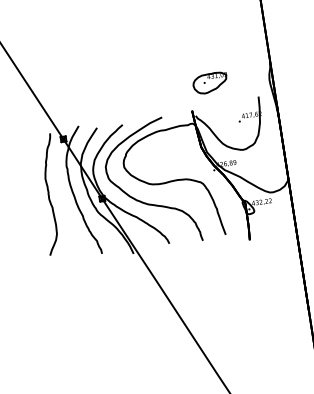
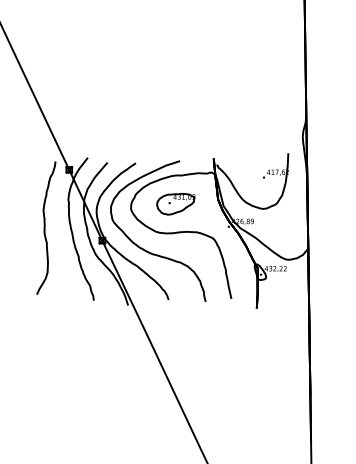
part: (209, 82) -> (175, 203), moved

